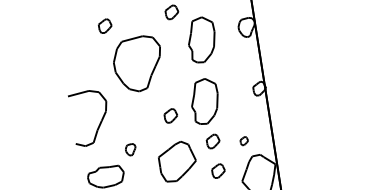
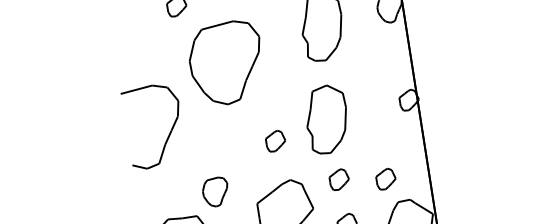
part: (99, 123) -> (168, 134), moved
part: (244, 140) -> (386, 178), size x1.67
part: (130, 149) -> (214, 191), size x1.67

